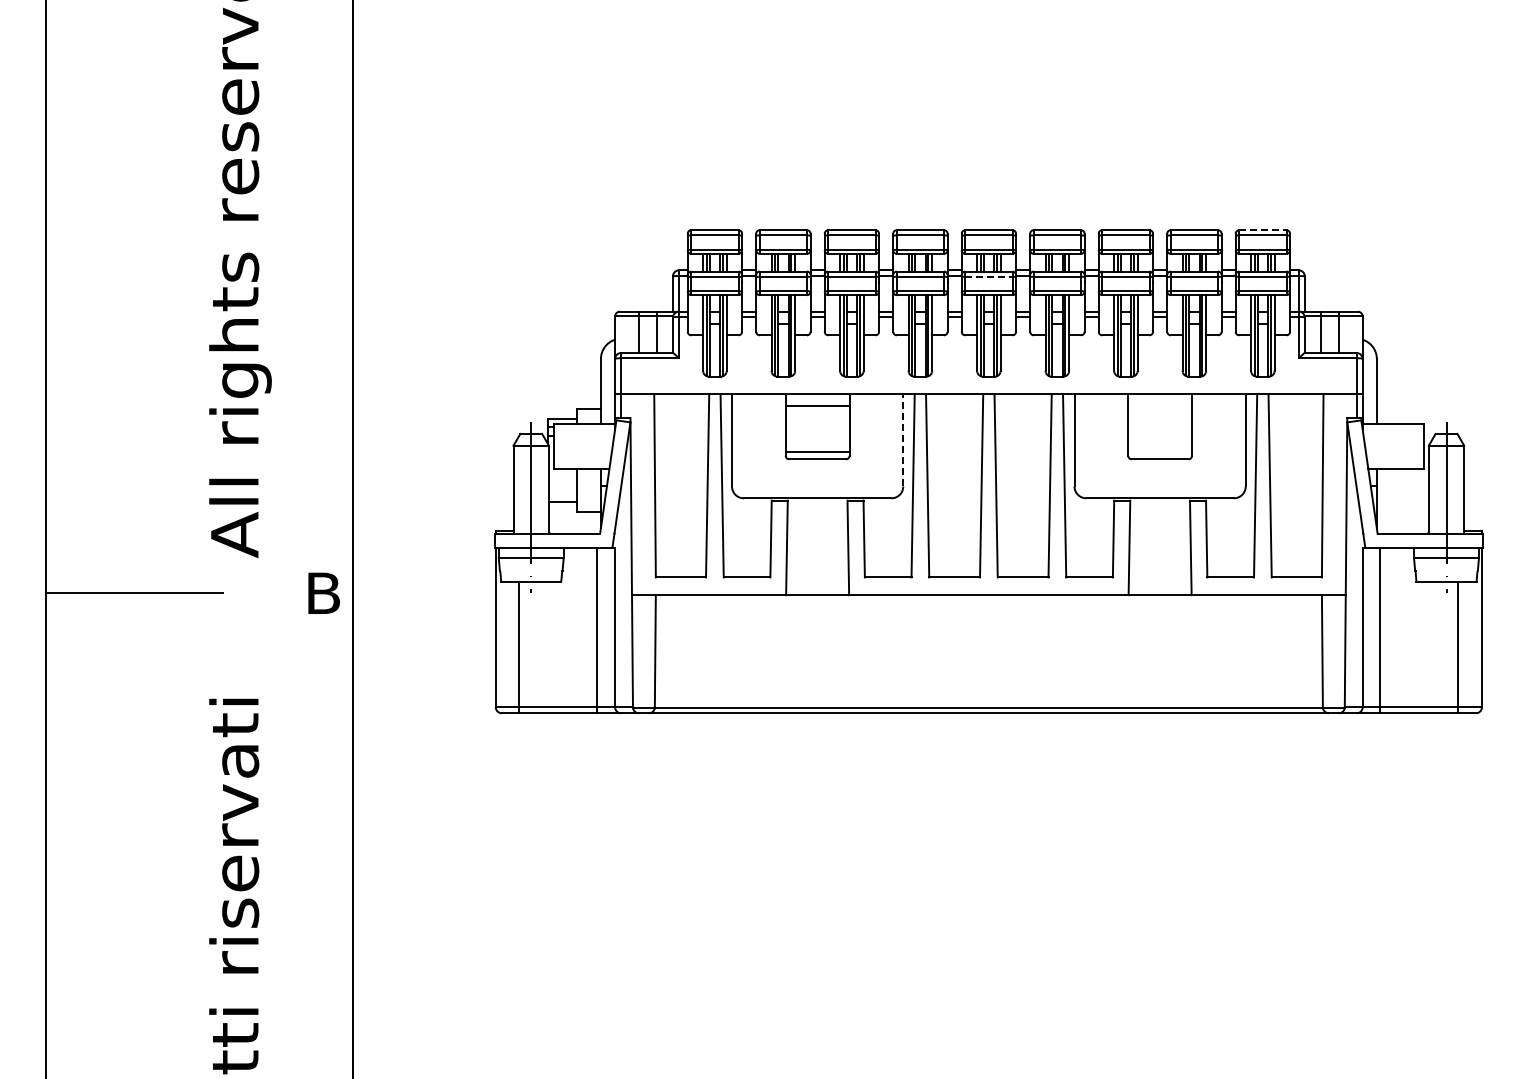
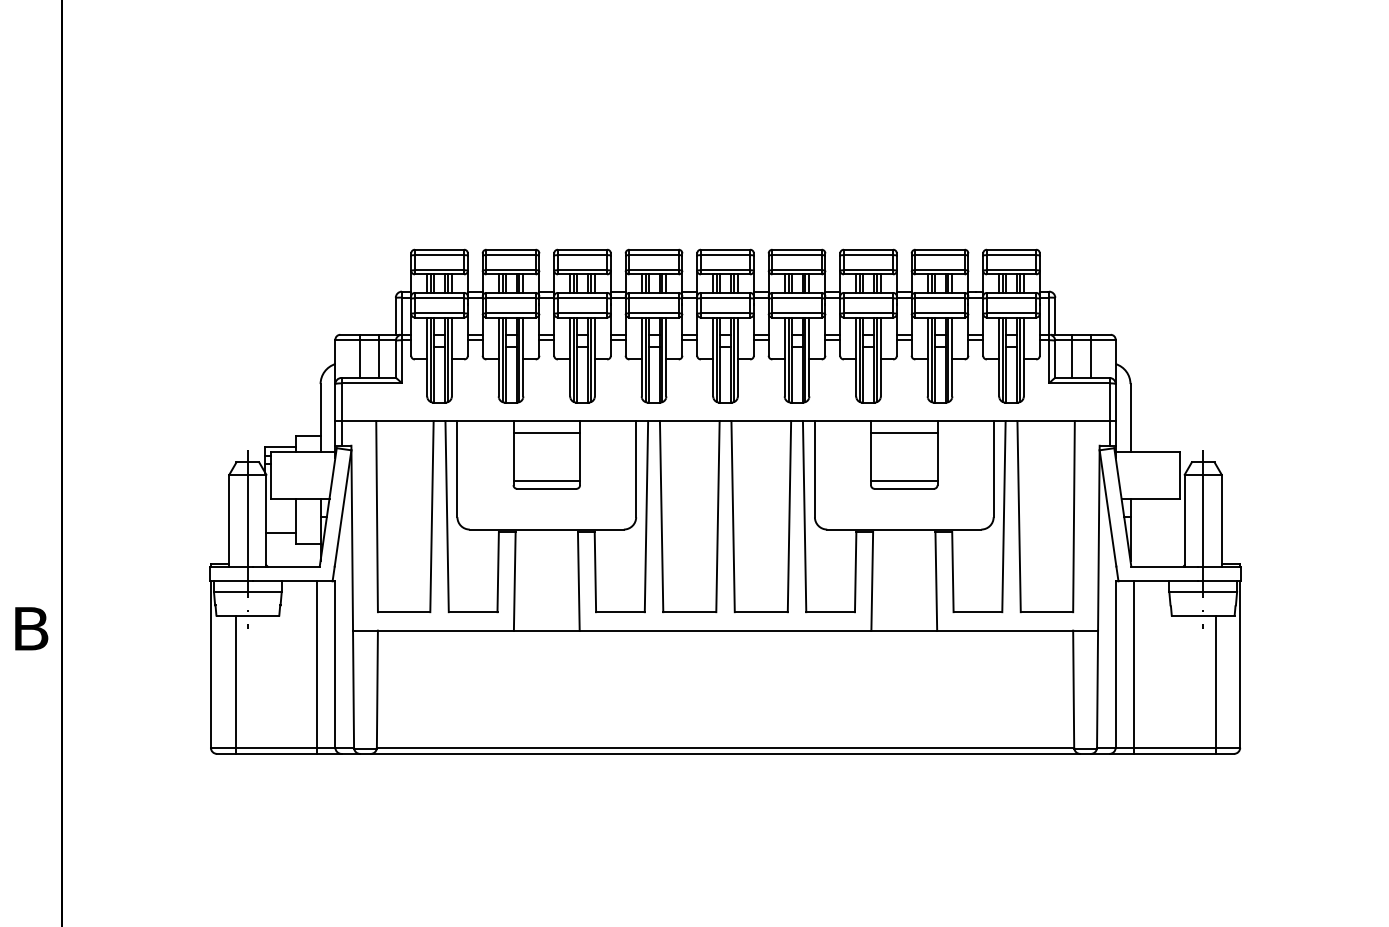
line: (1262, 230) -> (1011, 250), dashed -> solid
line: (988, 276) -> (725, 298), dashed -> solid
line: (1160, 406) -> (904, 433), added
line: (903, 439) -> (636, 468), dashed -> solid
line: (1160, 452) -> (904, 481), added

